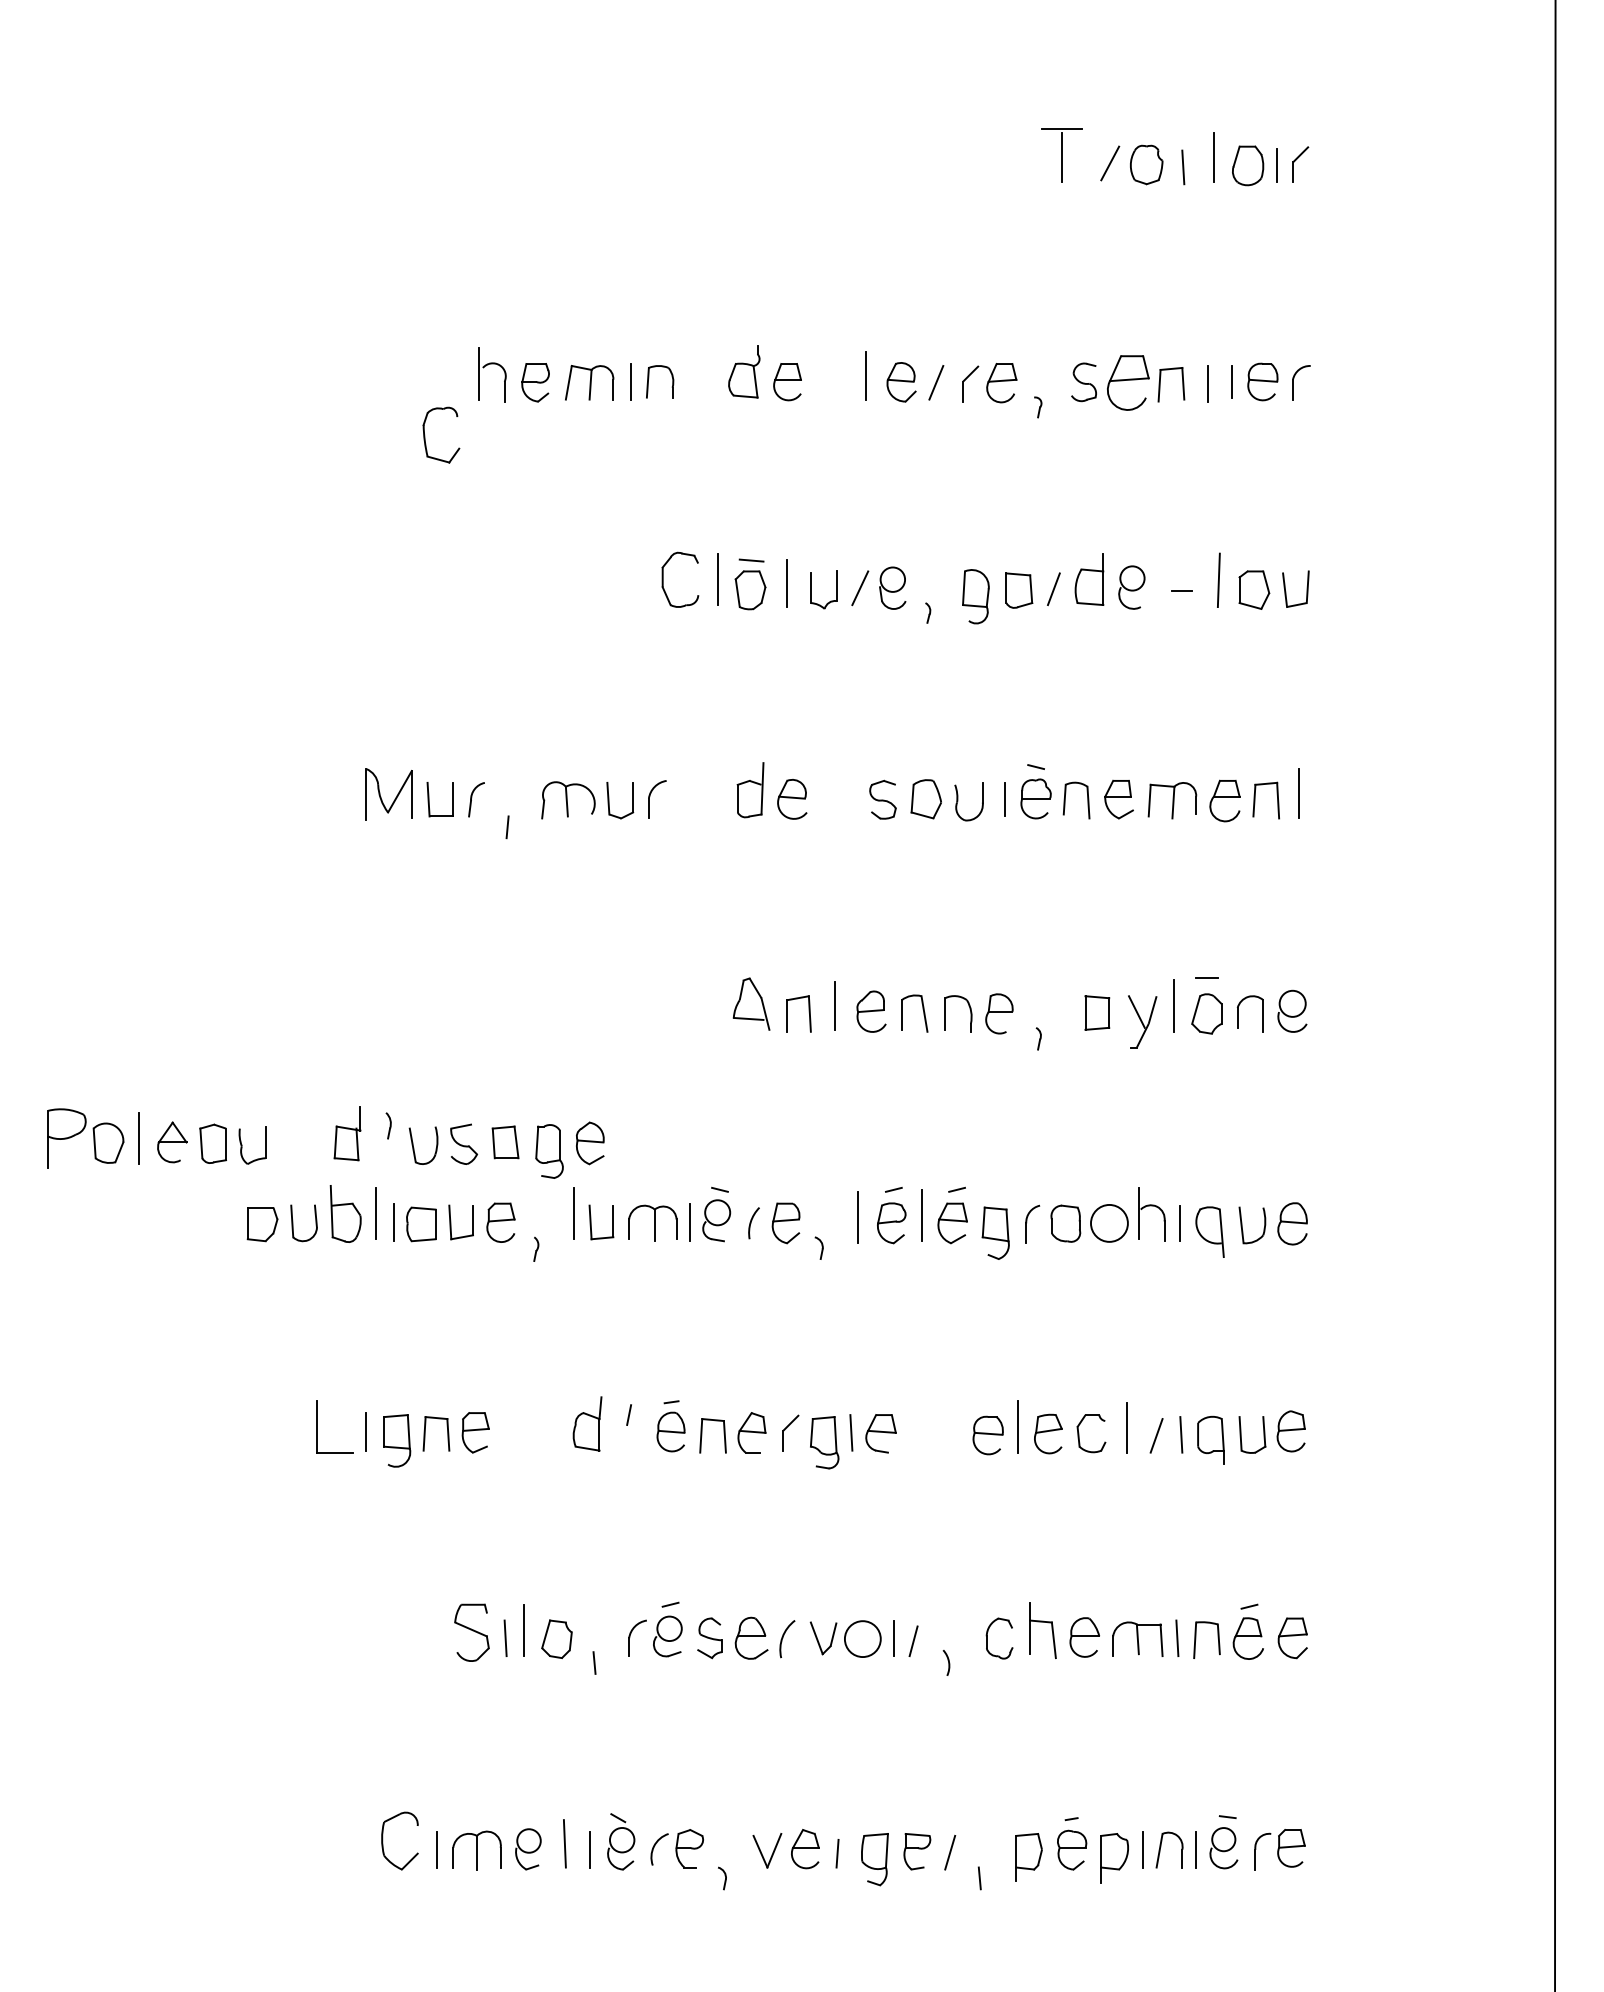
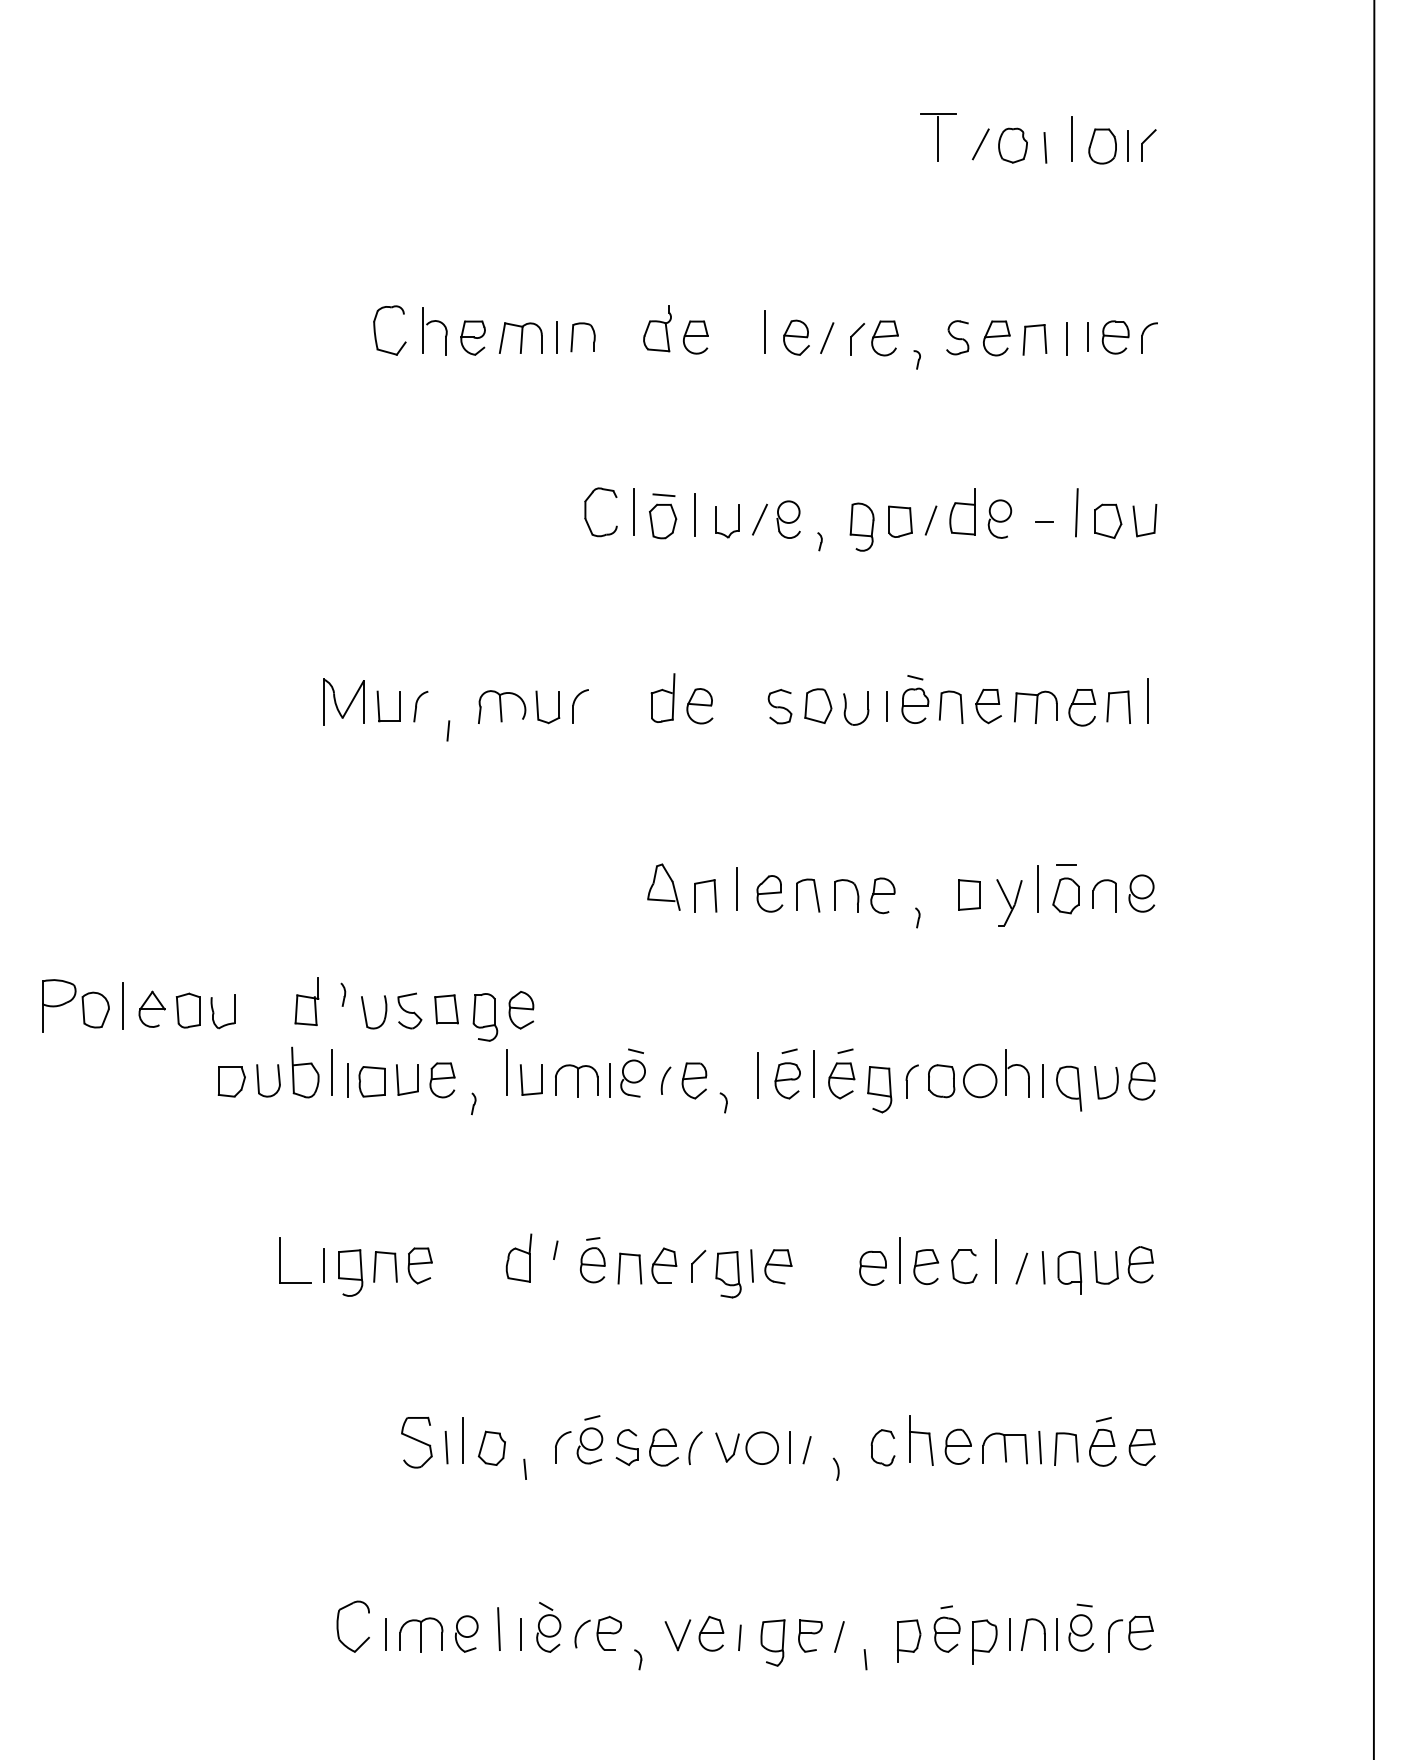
part: (1127, 383) -> (996, 338), size x0.71
part: (425, 435) -> (375, 330), moved

